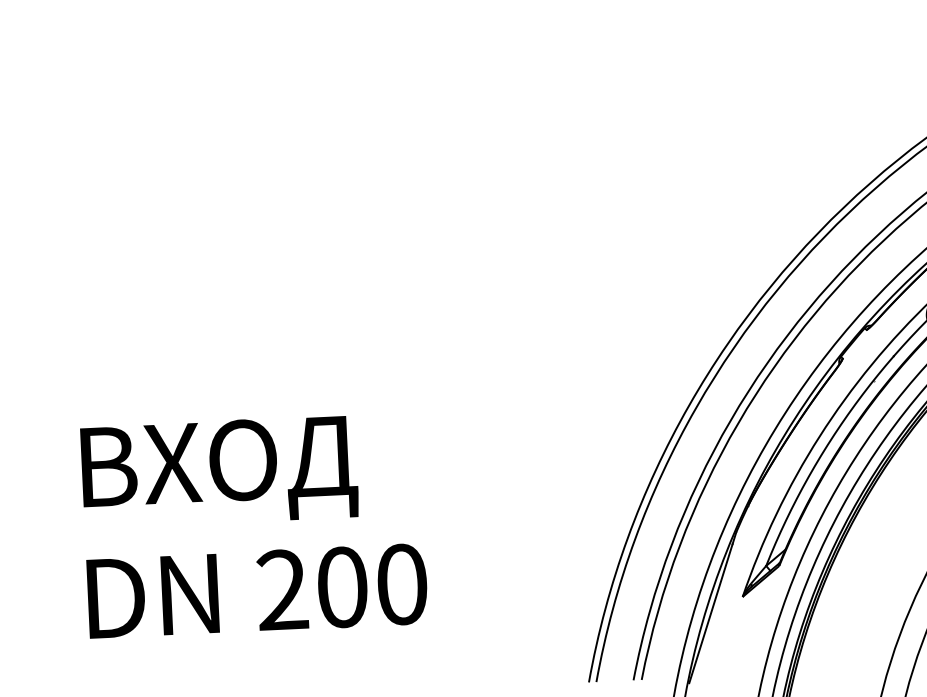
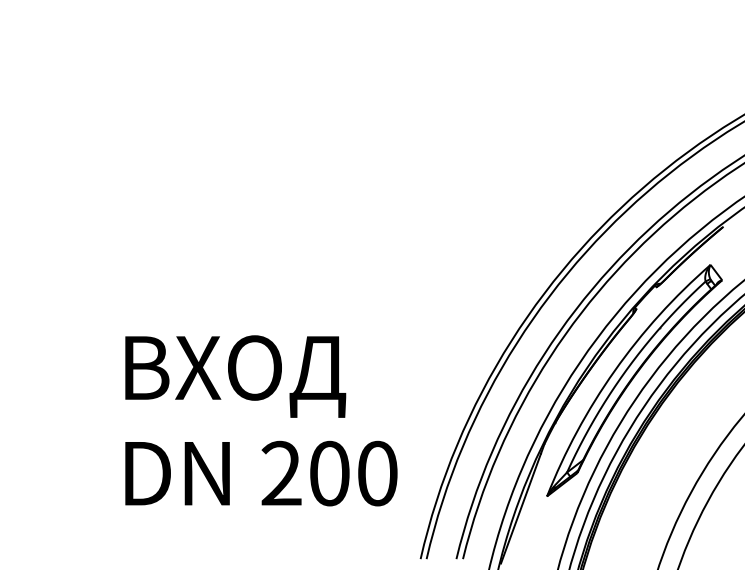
text: (254, 525) -> (261, 420), moved

